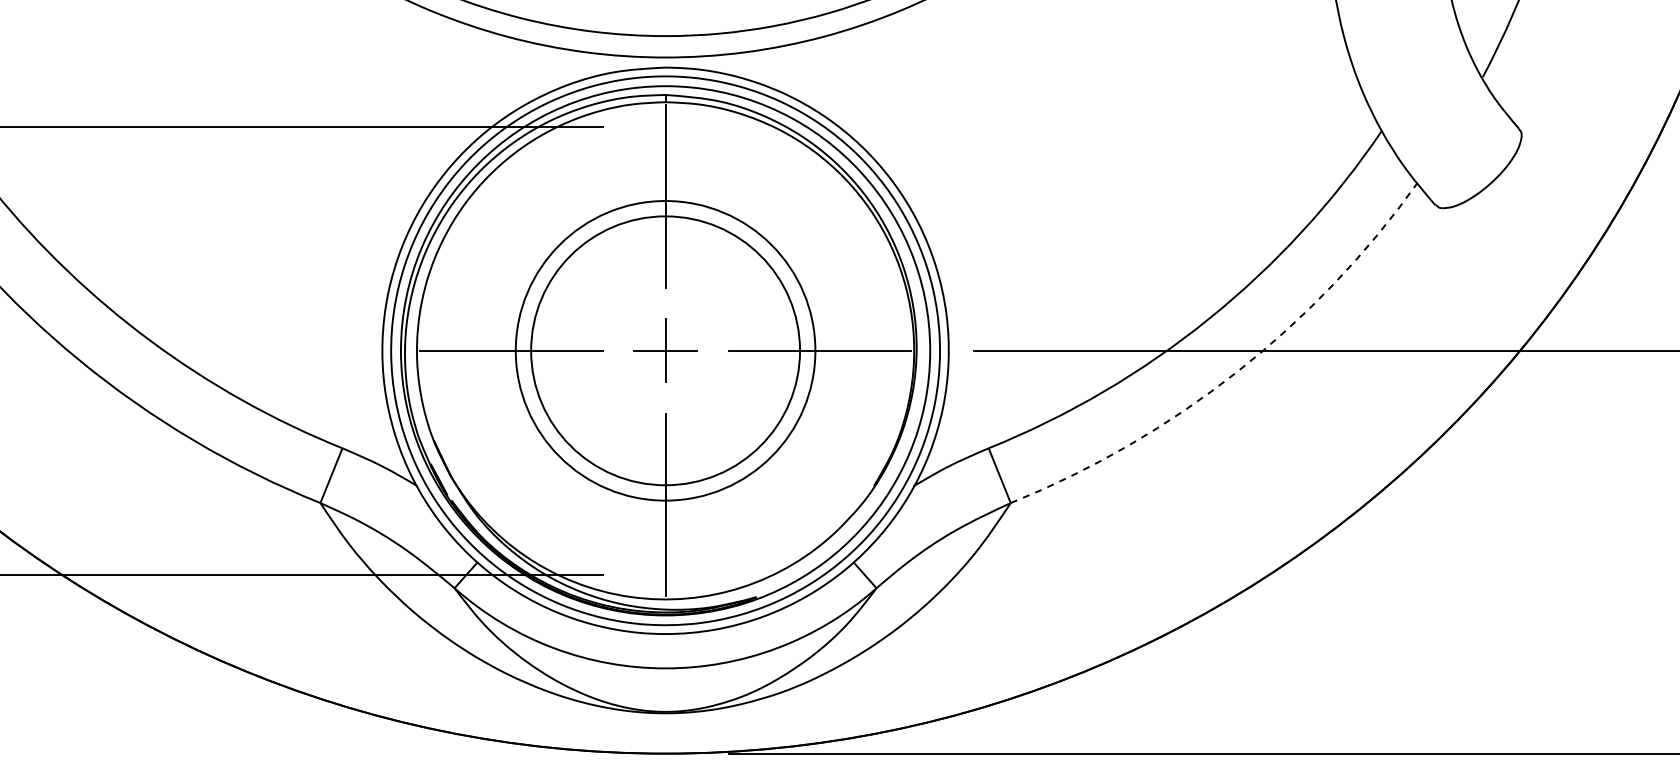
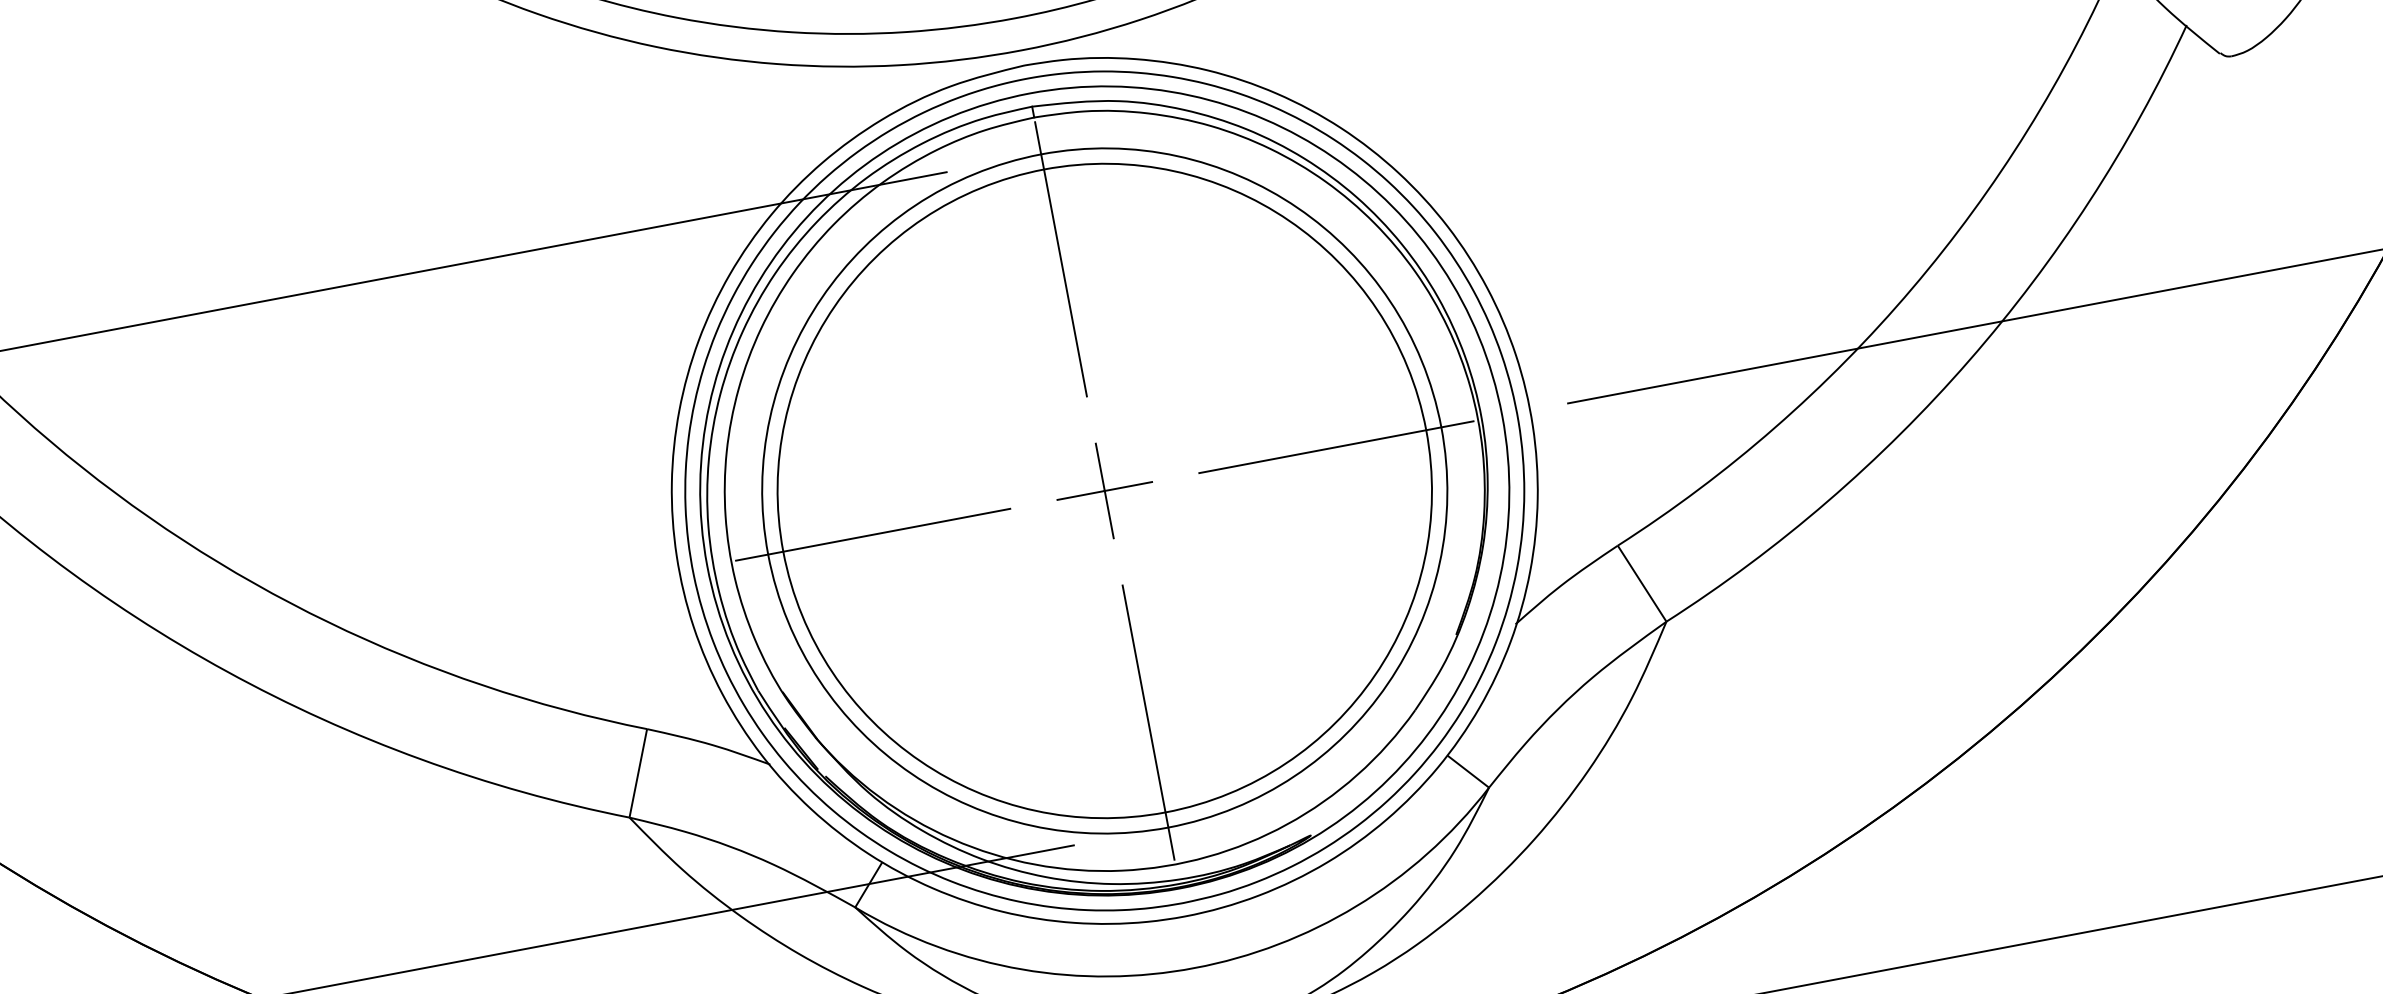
circle: (665, 350) -> (1104, 490), size x1.43
circle: (665, 350) -> (1104, 490), size x1.67
arc: (1237, 372) -> (1970, 361), dashed -> solid

